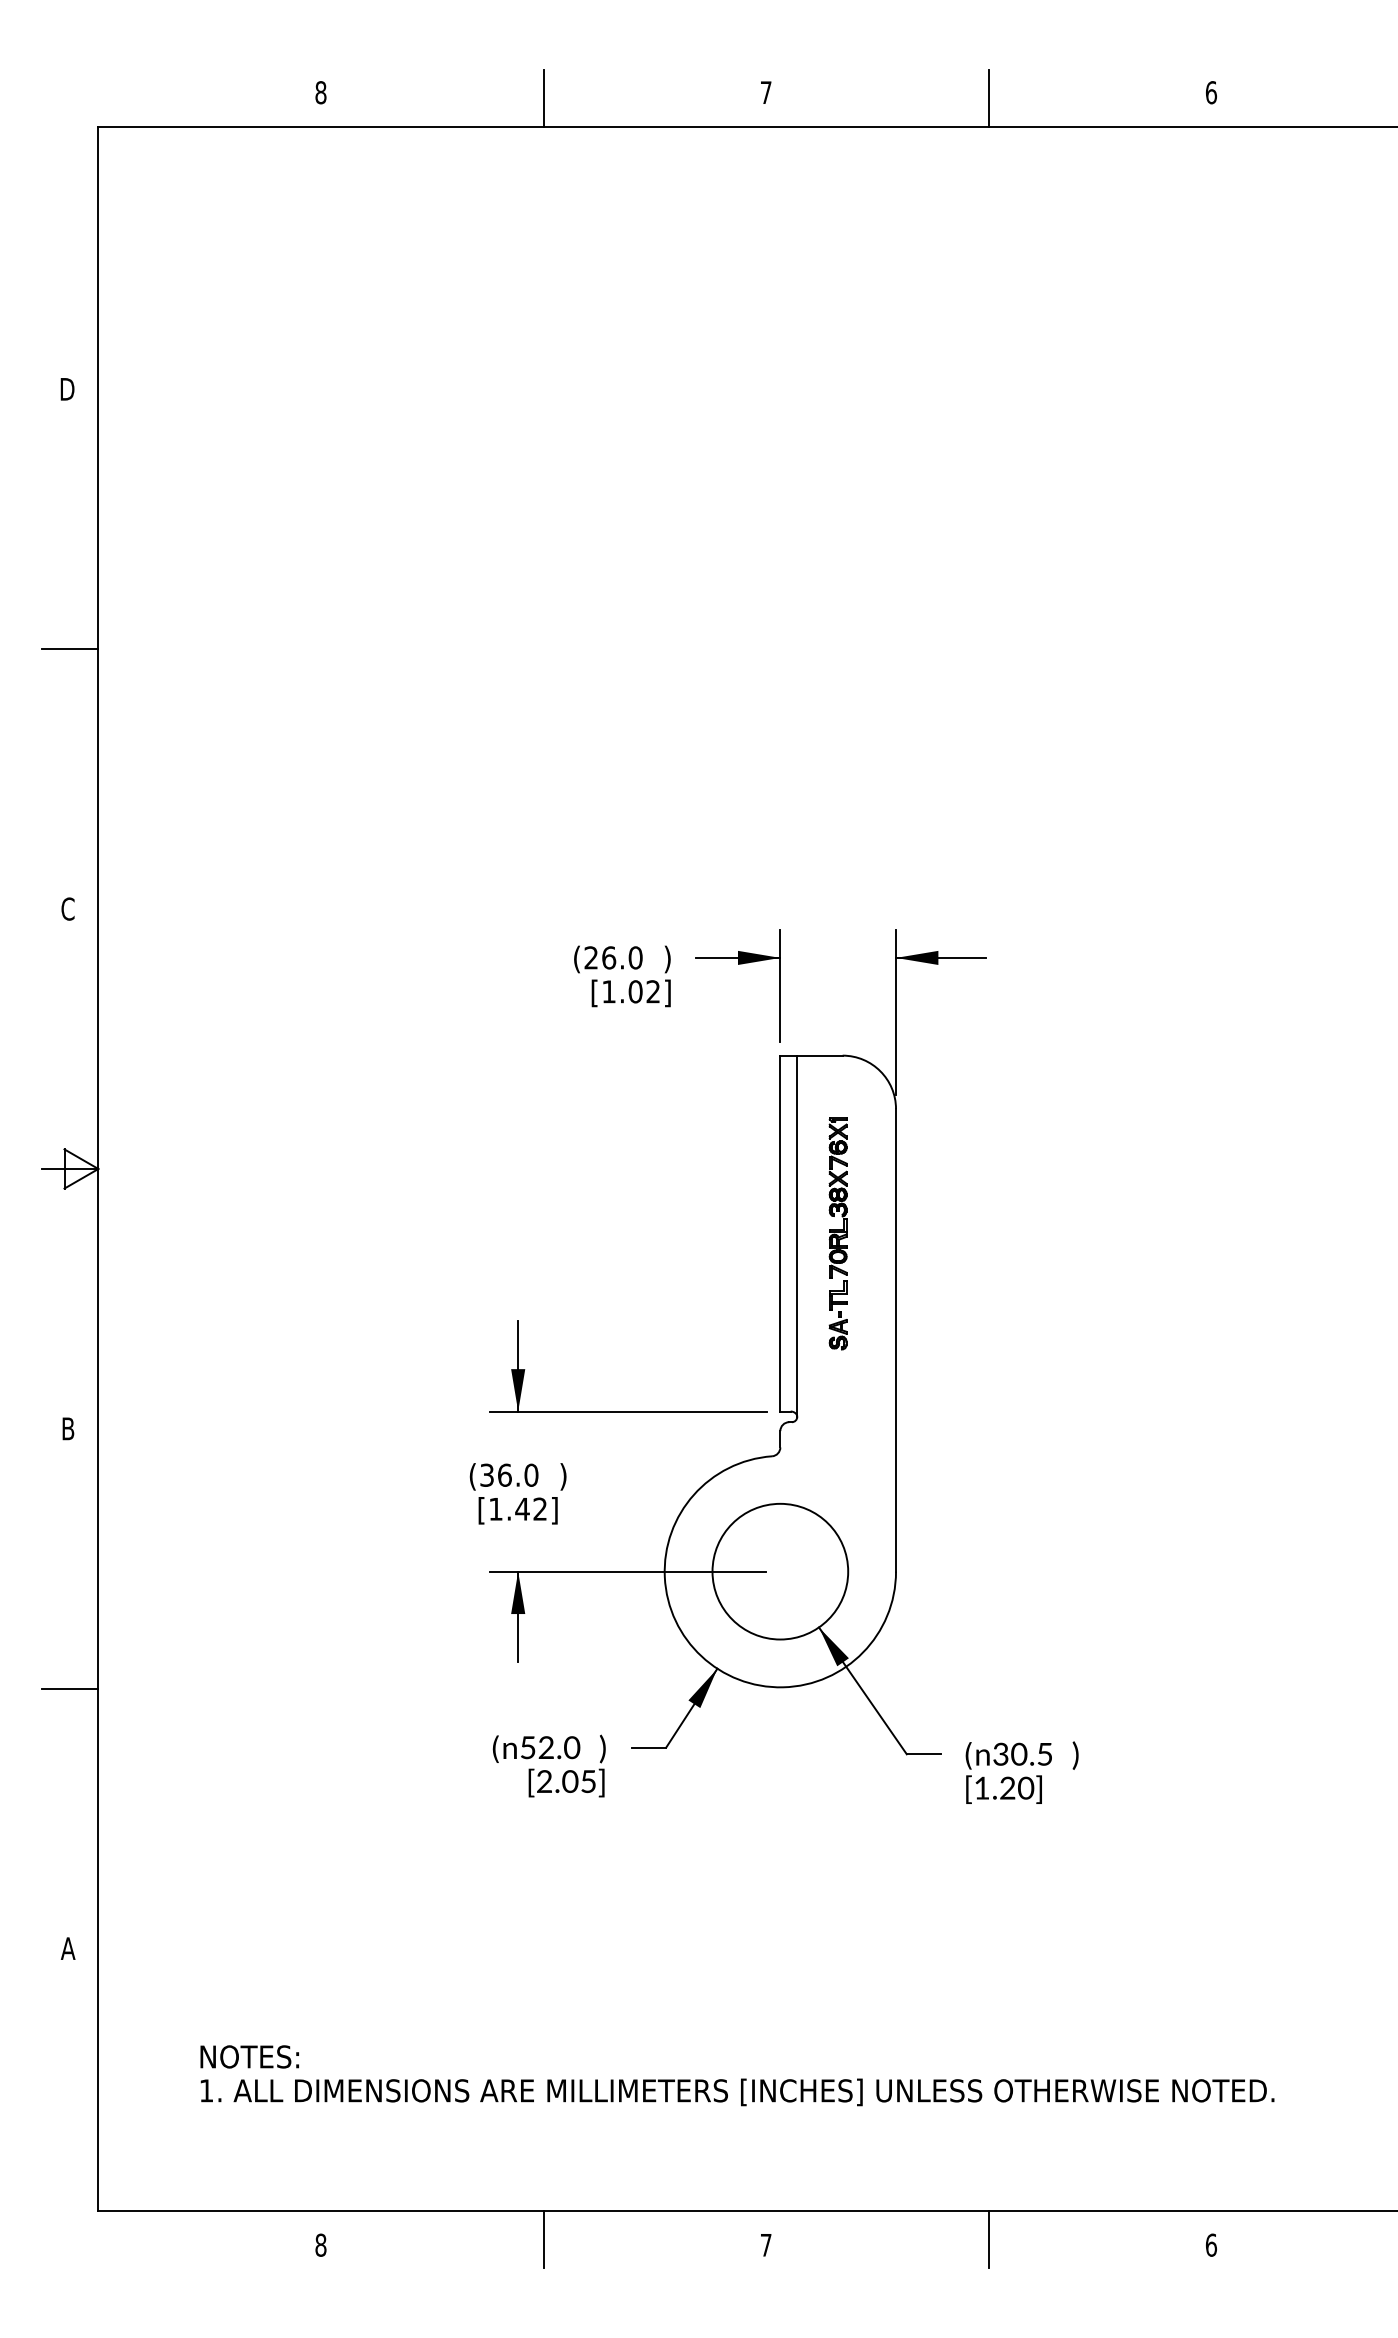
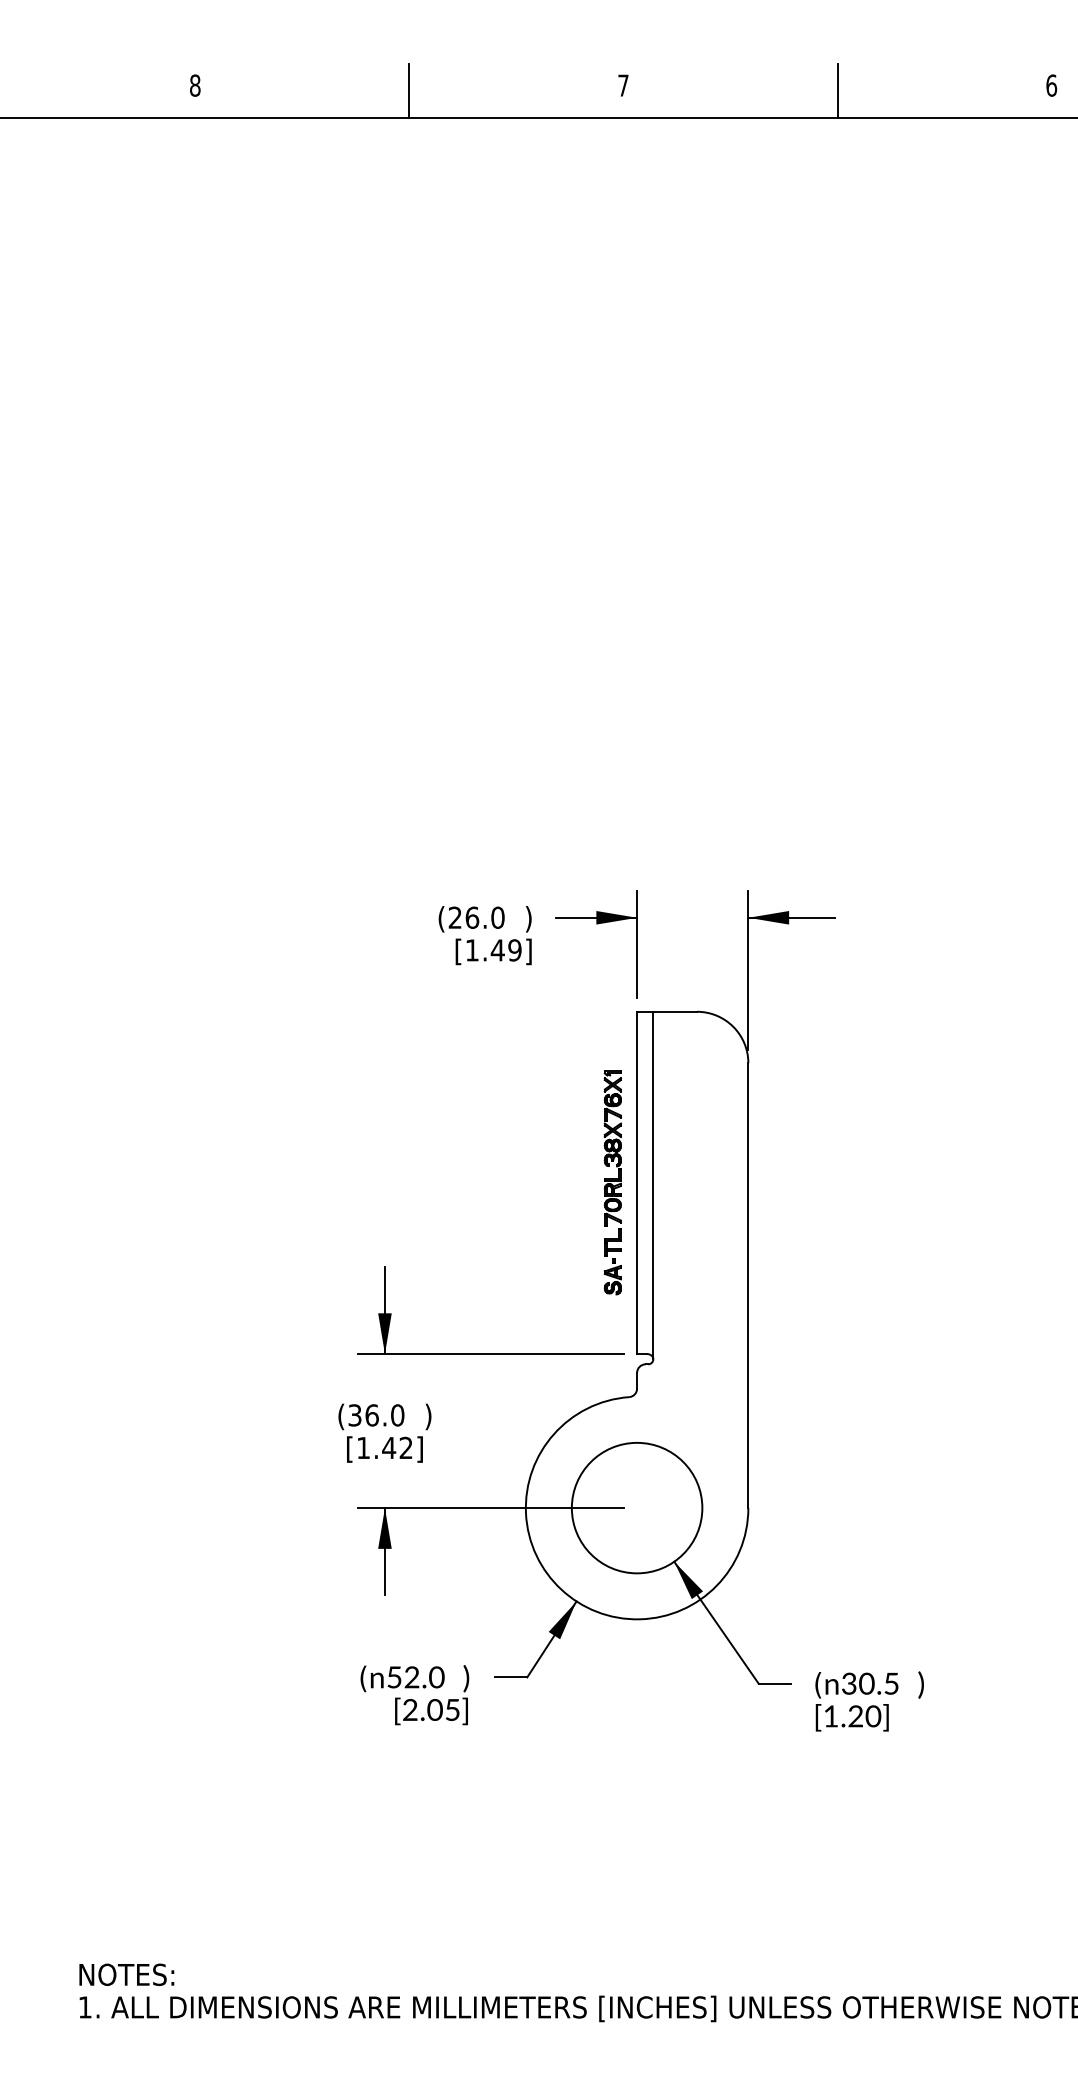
text: (644, 991) -> (506, 950), [1.02] -> [1.49]
part: (837, 1233) -> (612, 1182), moved

